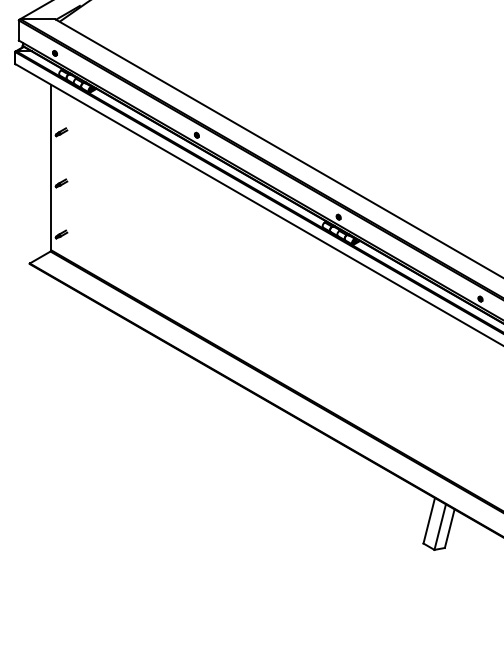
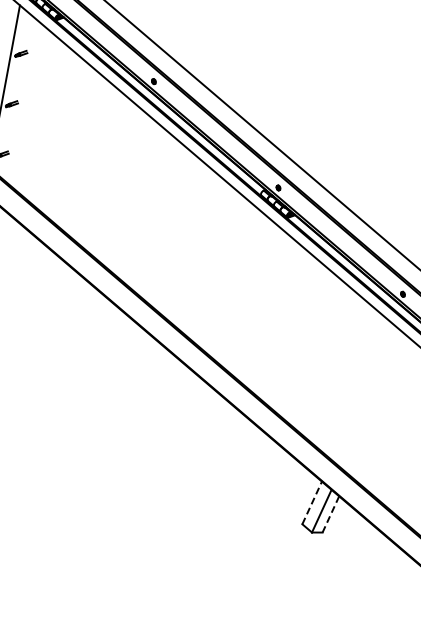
line: (429, 520) -> (312, 502), solid -> dashed
line: (449, 528) -> (330, 514), solid -> dashed

